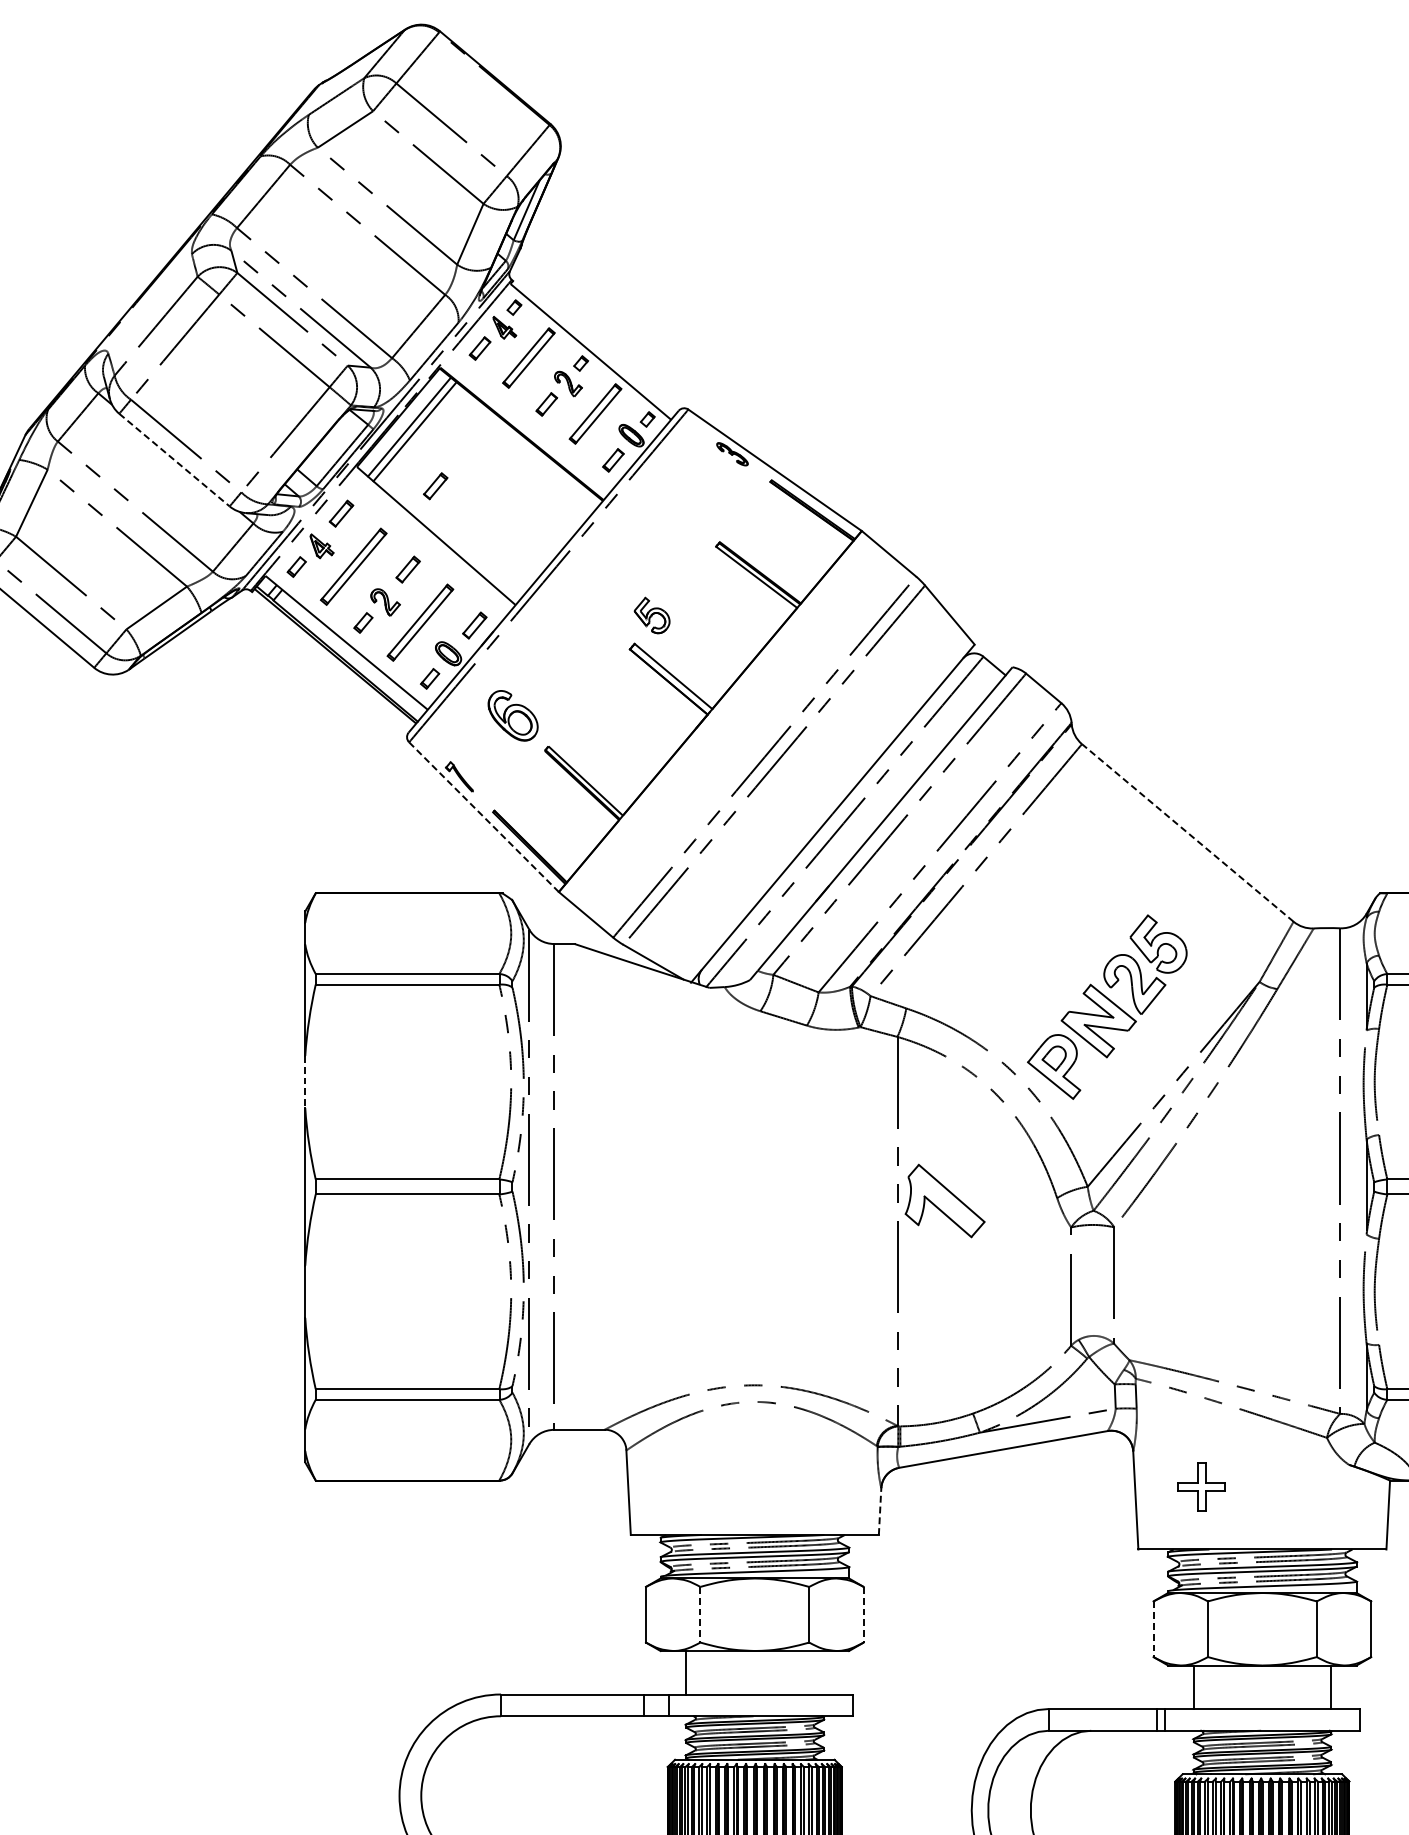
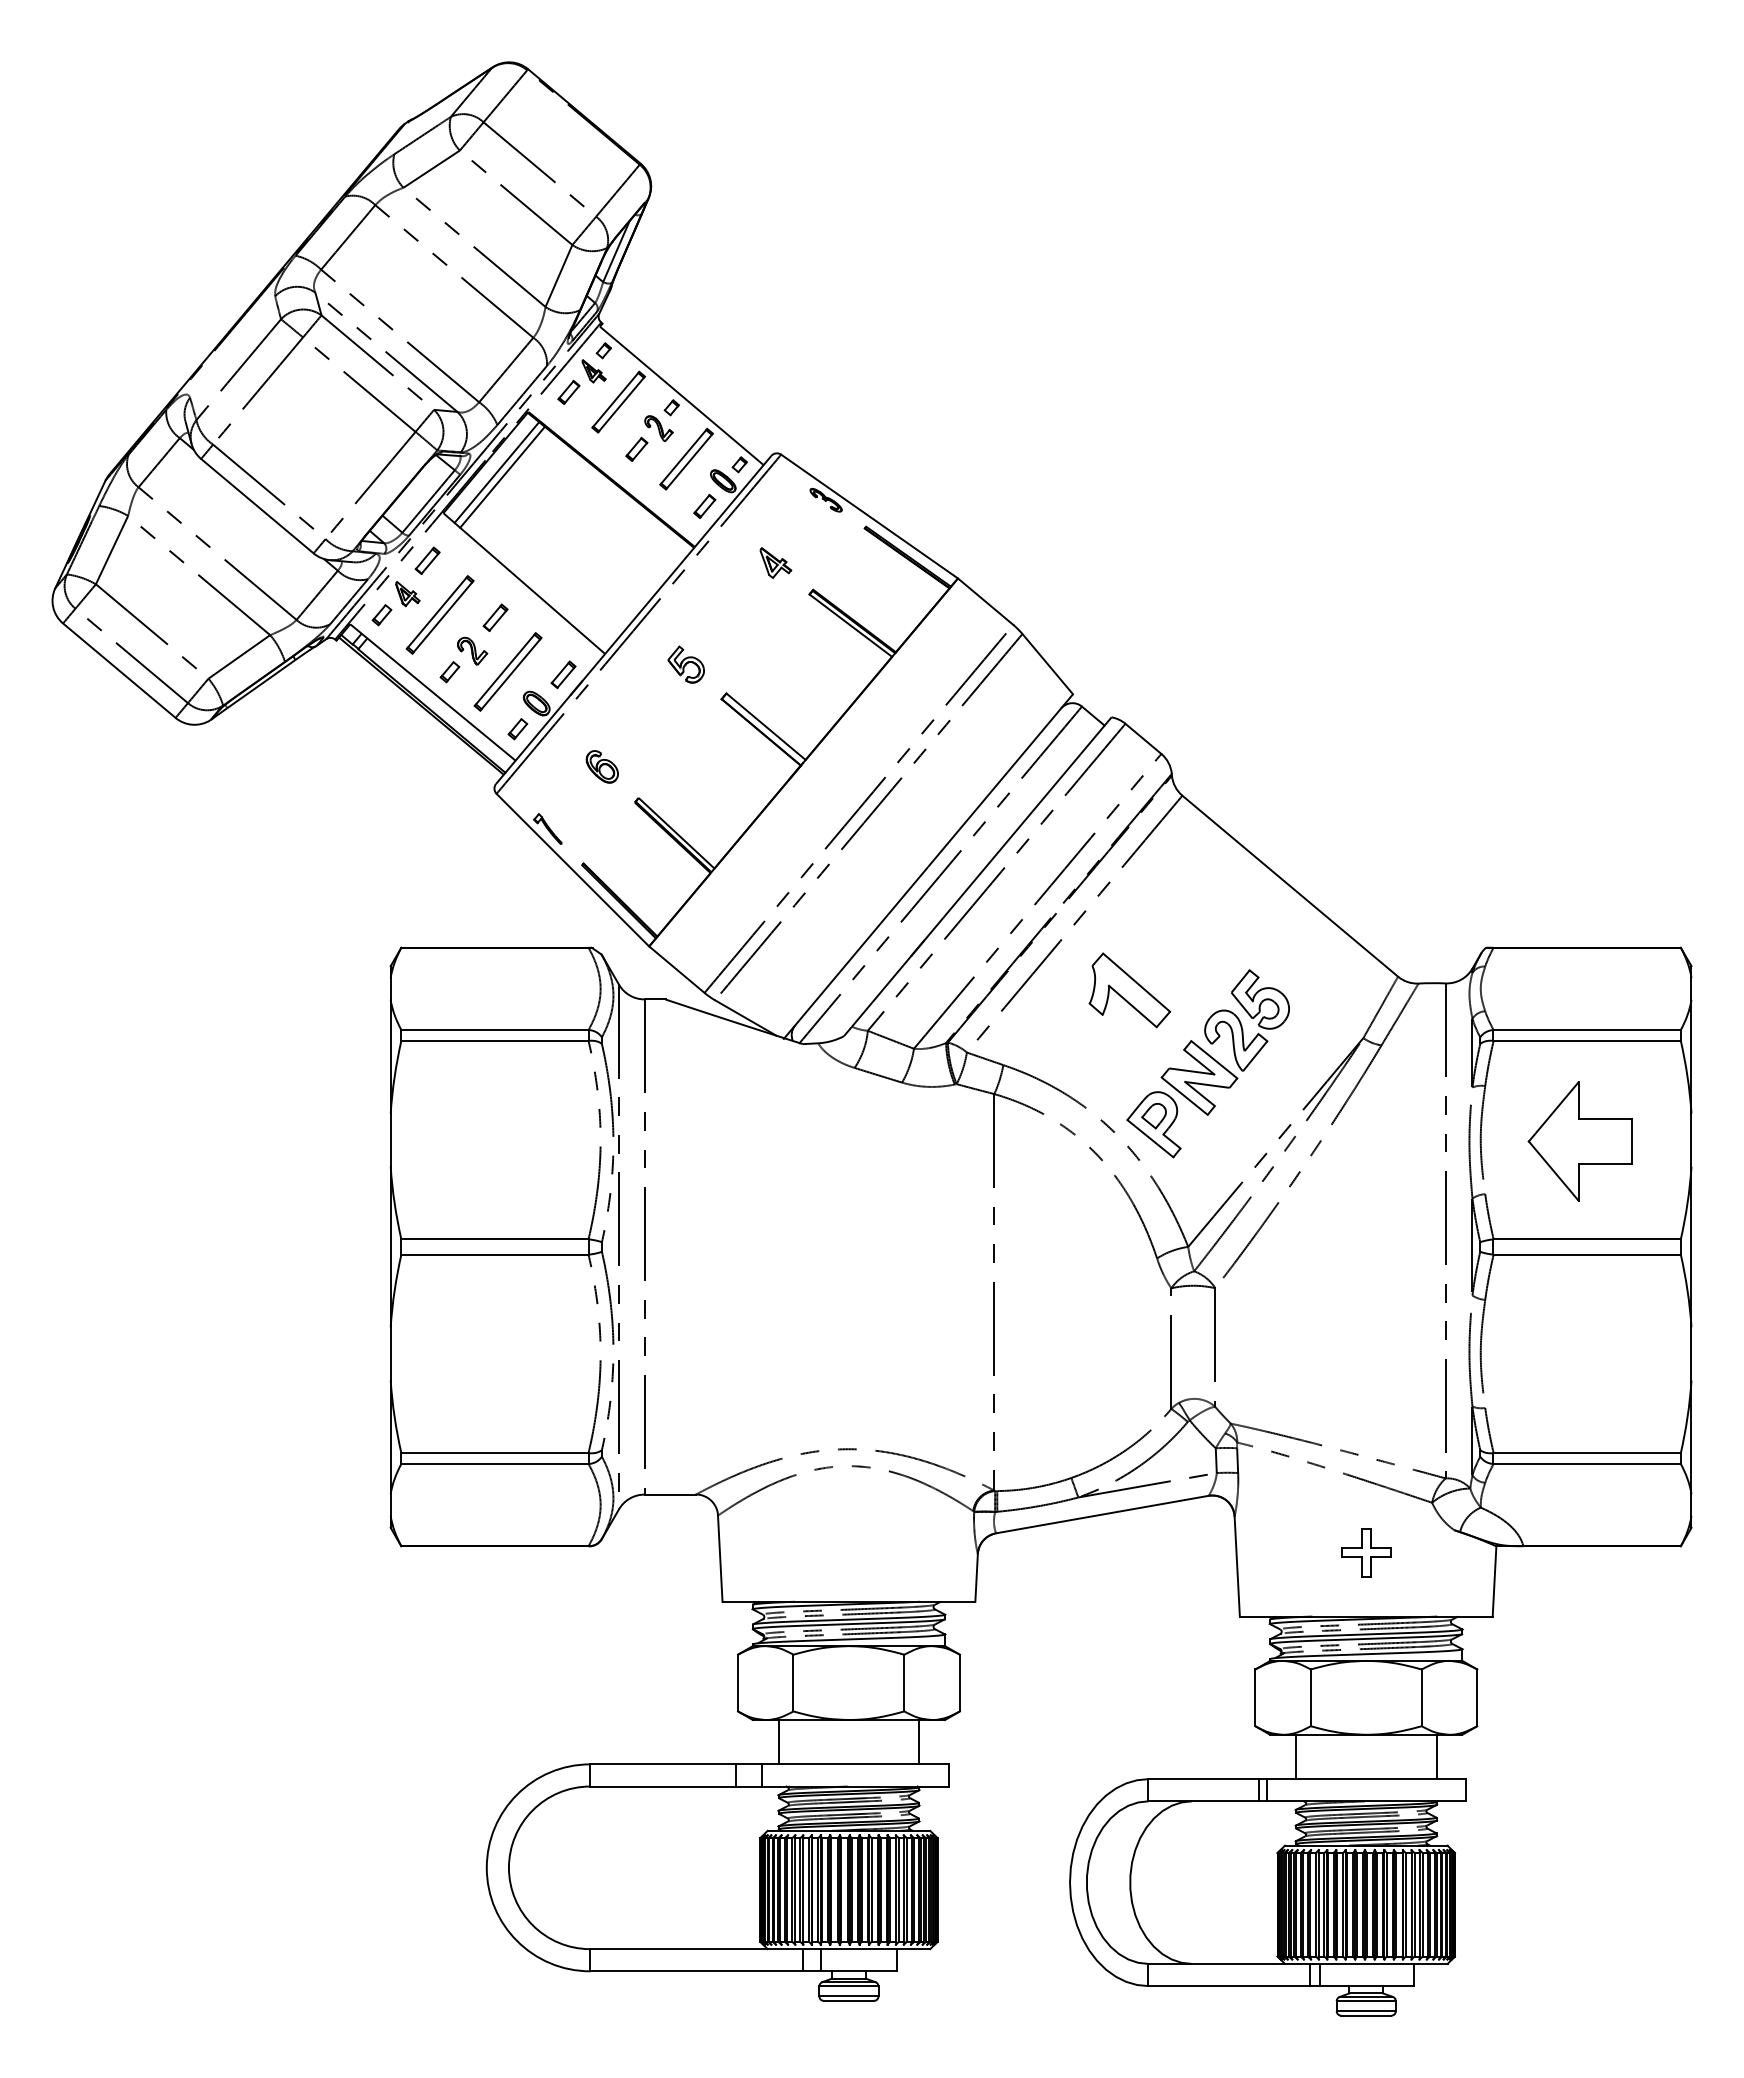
line: (174, 460) -> (257, 506), dashed -> solid
part: (435, 485) -> (523, 532), removed
part: (682, 515) -> (775, 562), added
part: (651, 615) -> (685, 664), moved
part: (512, 715) -> (601, 766), size x0.62
line: (483, 817) -> (572, 870), dashed -> solid
line: (1188, 833) -> (1290, 886), dashed -> solid
line: (305, 1082) -> (390, 1140), dashed -> solid
part: (944, 1201) -> (1129, 990), moved
part: (1201, 1486) -> (1366, 1552), moved
line: (879, 1511) -> (976, 1577), dashed -> solid
line: (700, 1615) -> (793, 1683), dashed -> solid
line: (863, 1615) -> (959, 1683), dashed -> solid
line: (1153, 1629) -> (1255, 1698), dashed -> solid
line: (824, 1673) -> (919, 1742), added

